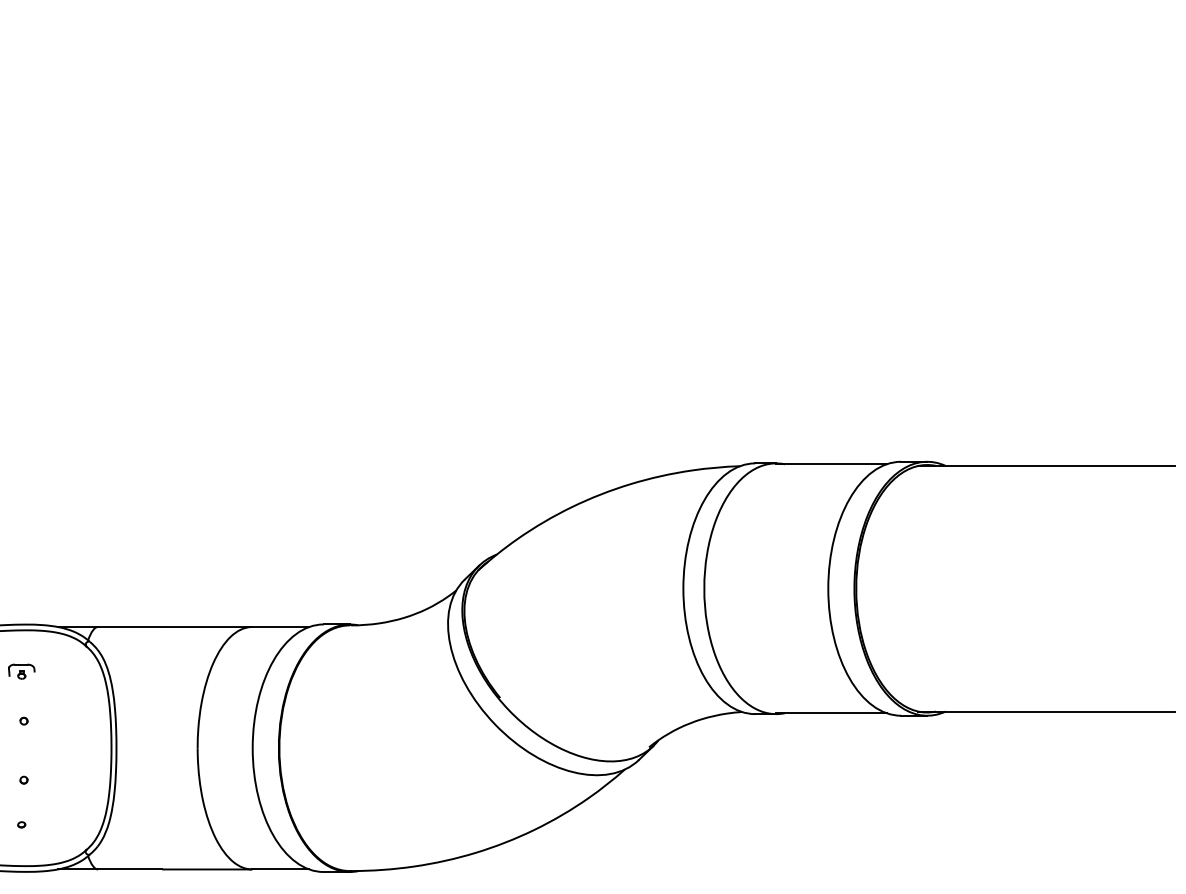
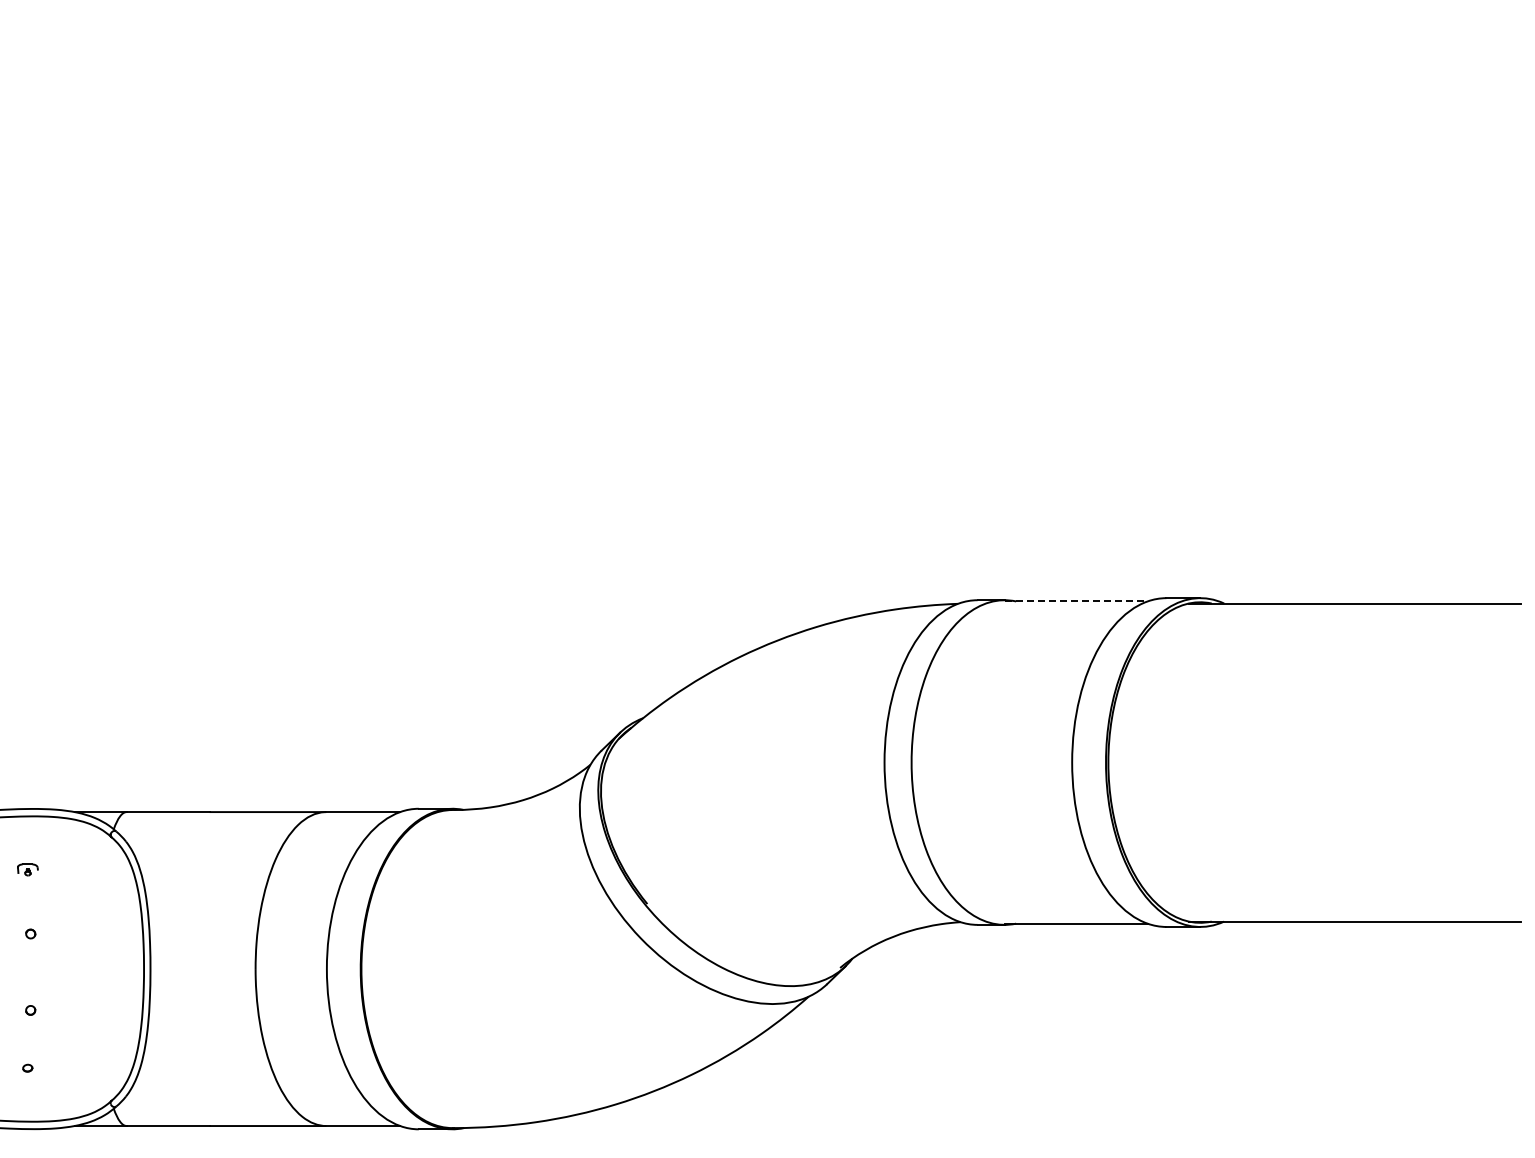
line: (831, 464) -> (1076, 601), solid -> dashed
part: (21, 671) -> (27, 869), size x0.6

